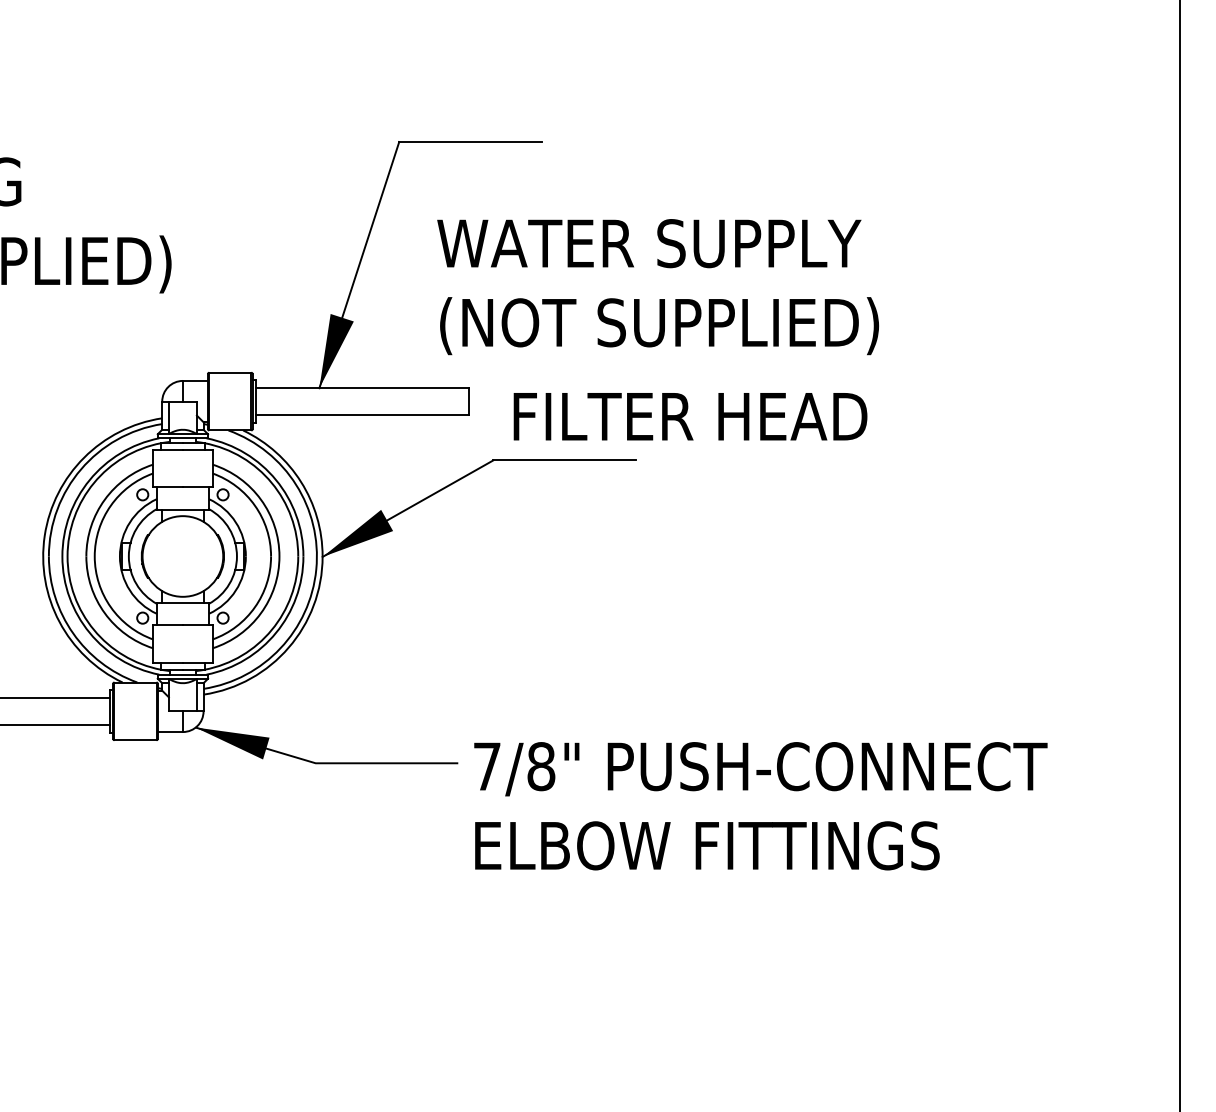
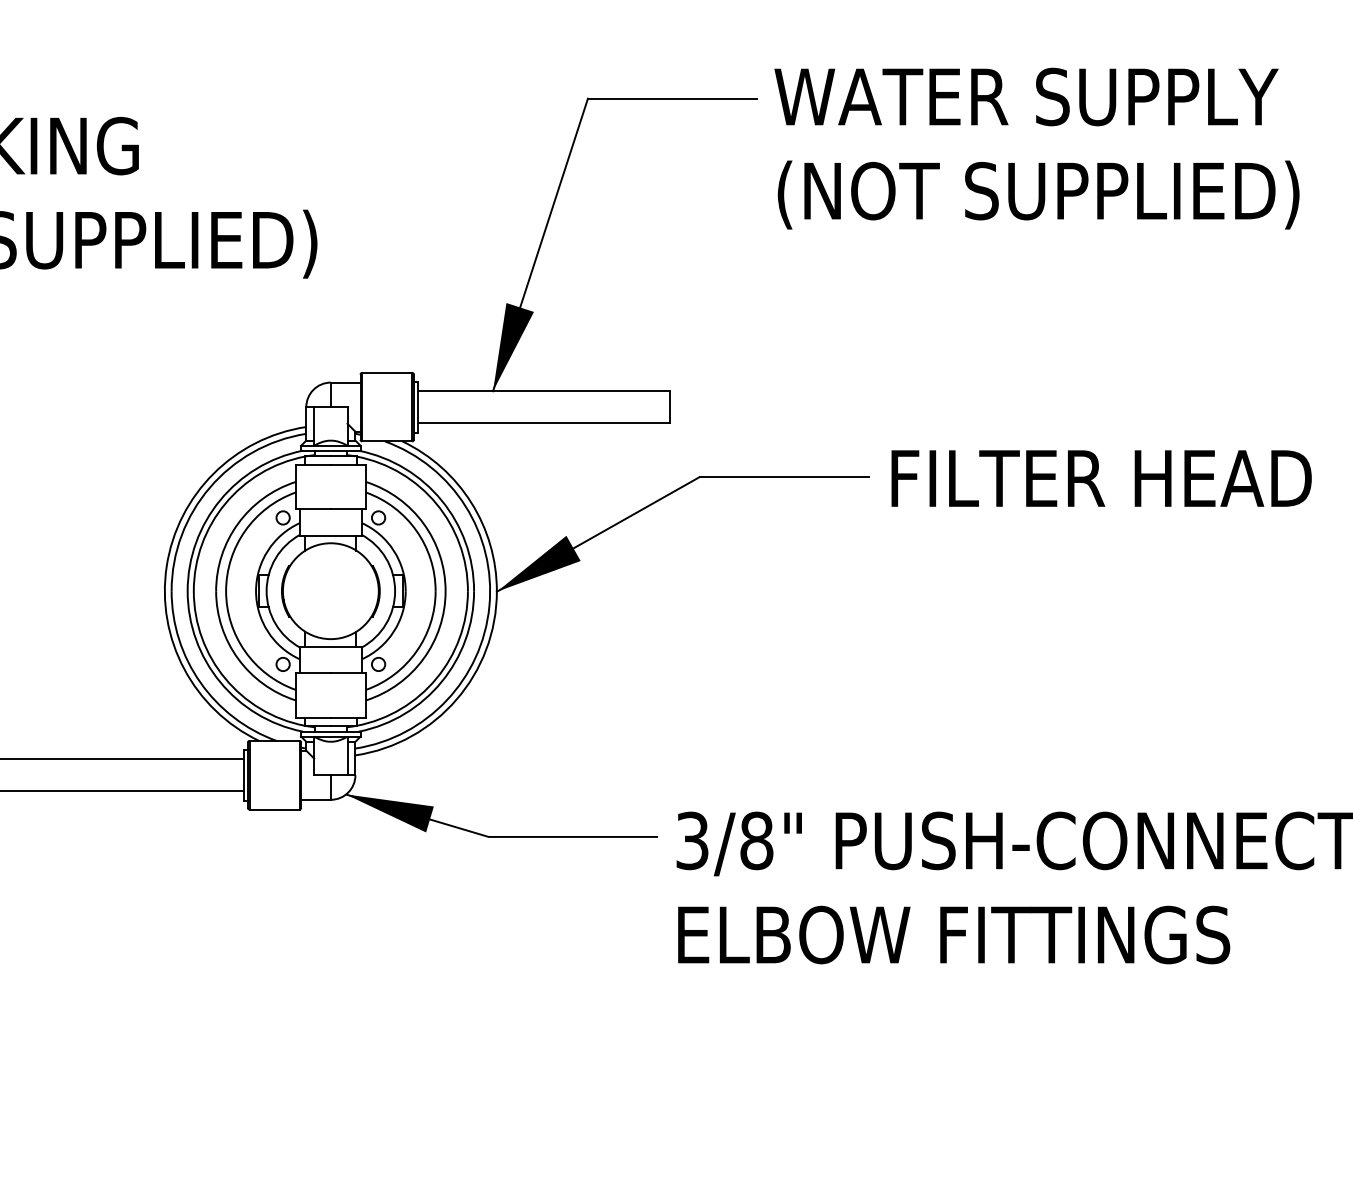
text: (657, 287) -> (1036, 149), moved
text: (690, 416) -> (1101, 478), moved
text: (487, 766) -> (692, 840), 7/8" -> 3/8"

